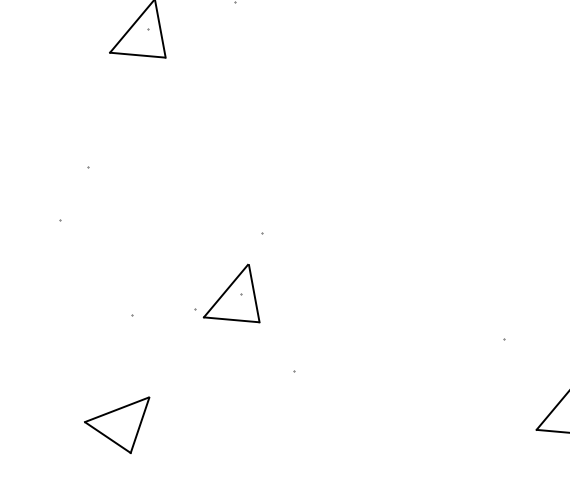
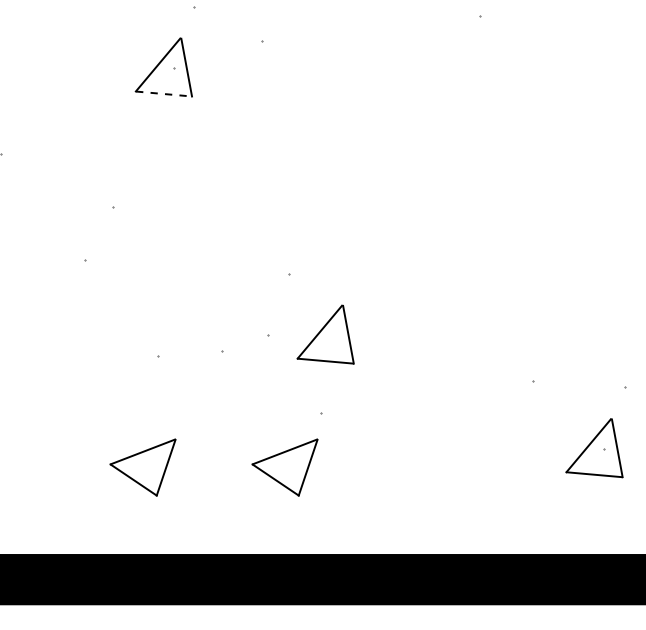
line: (137, 54) -> (163, 93), solid -> dashed
part: (231, 293) -> (325, 334), moved
part: (257, 425) -> (284, 467), added

